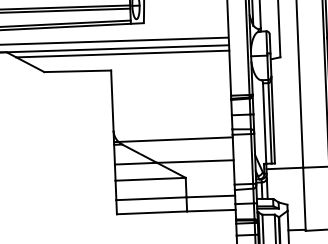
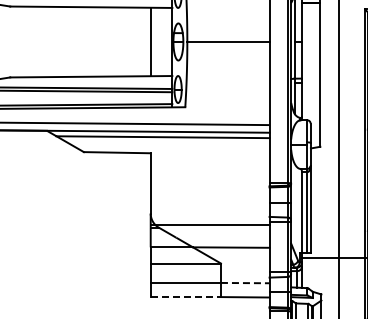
line: (211, 196) -> (245, 283), solid -> dashed
line: (152, 213) -> (186, 297), solid -> dashed

